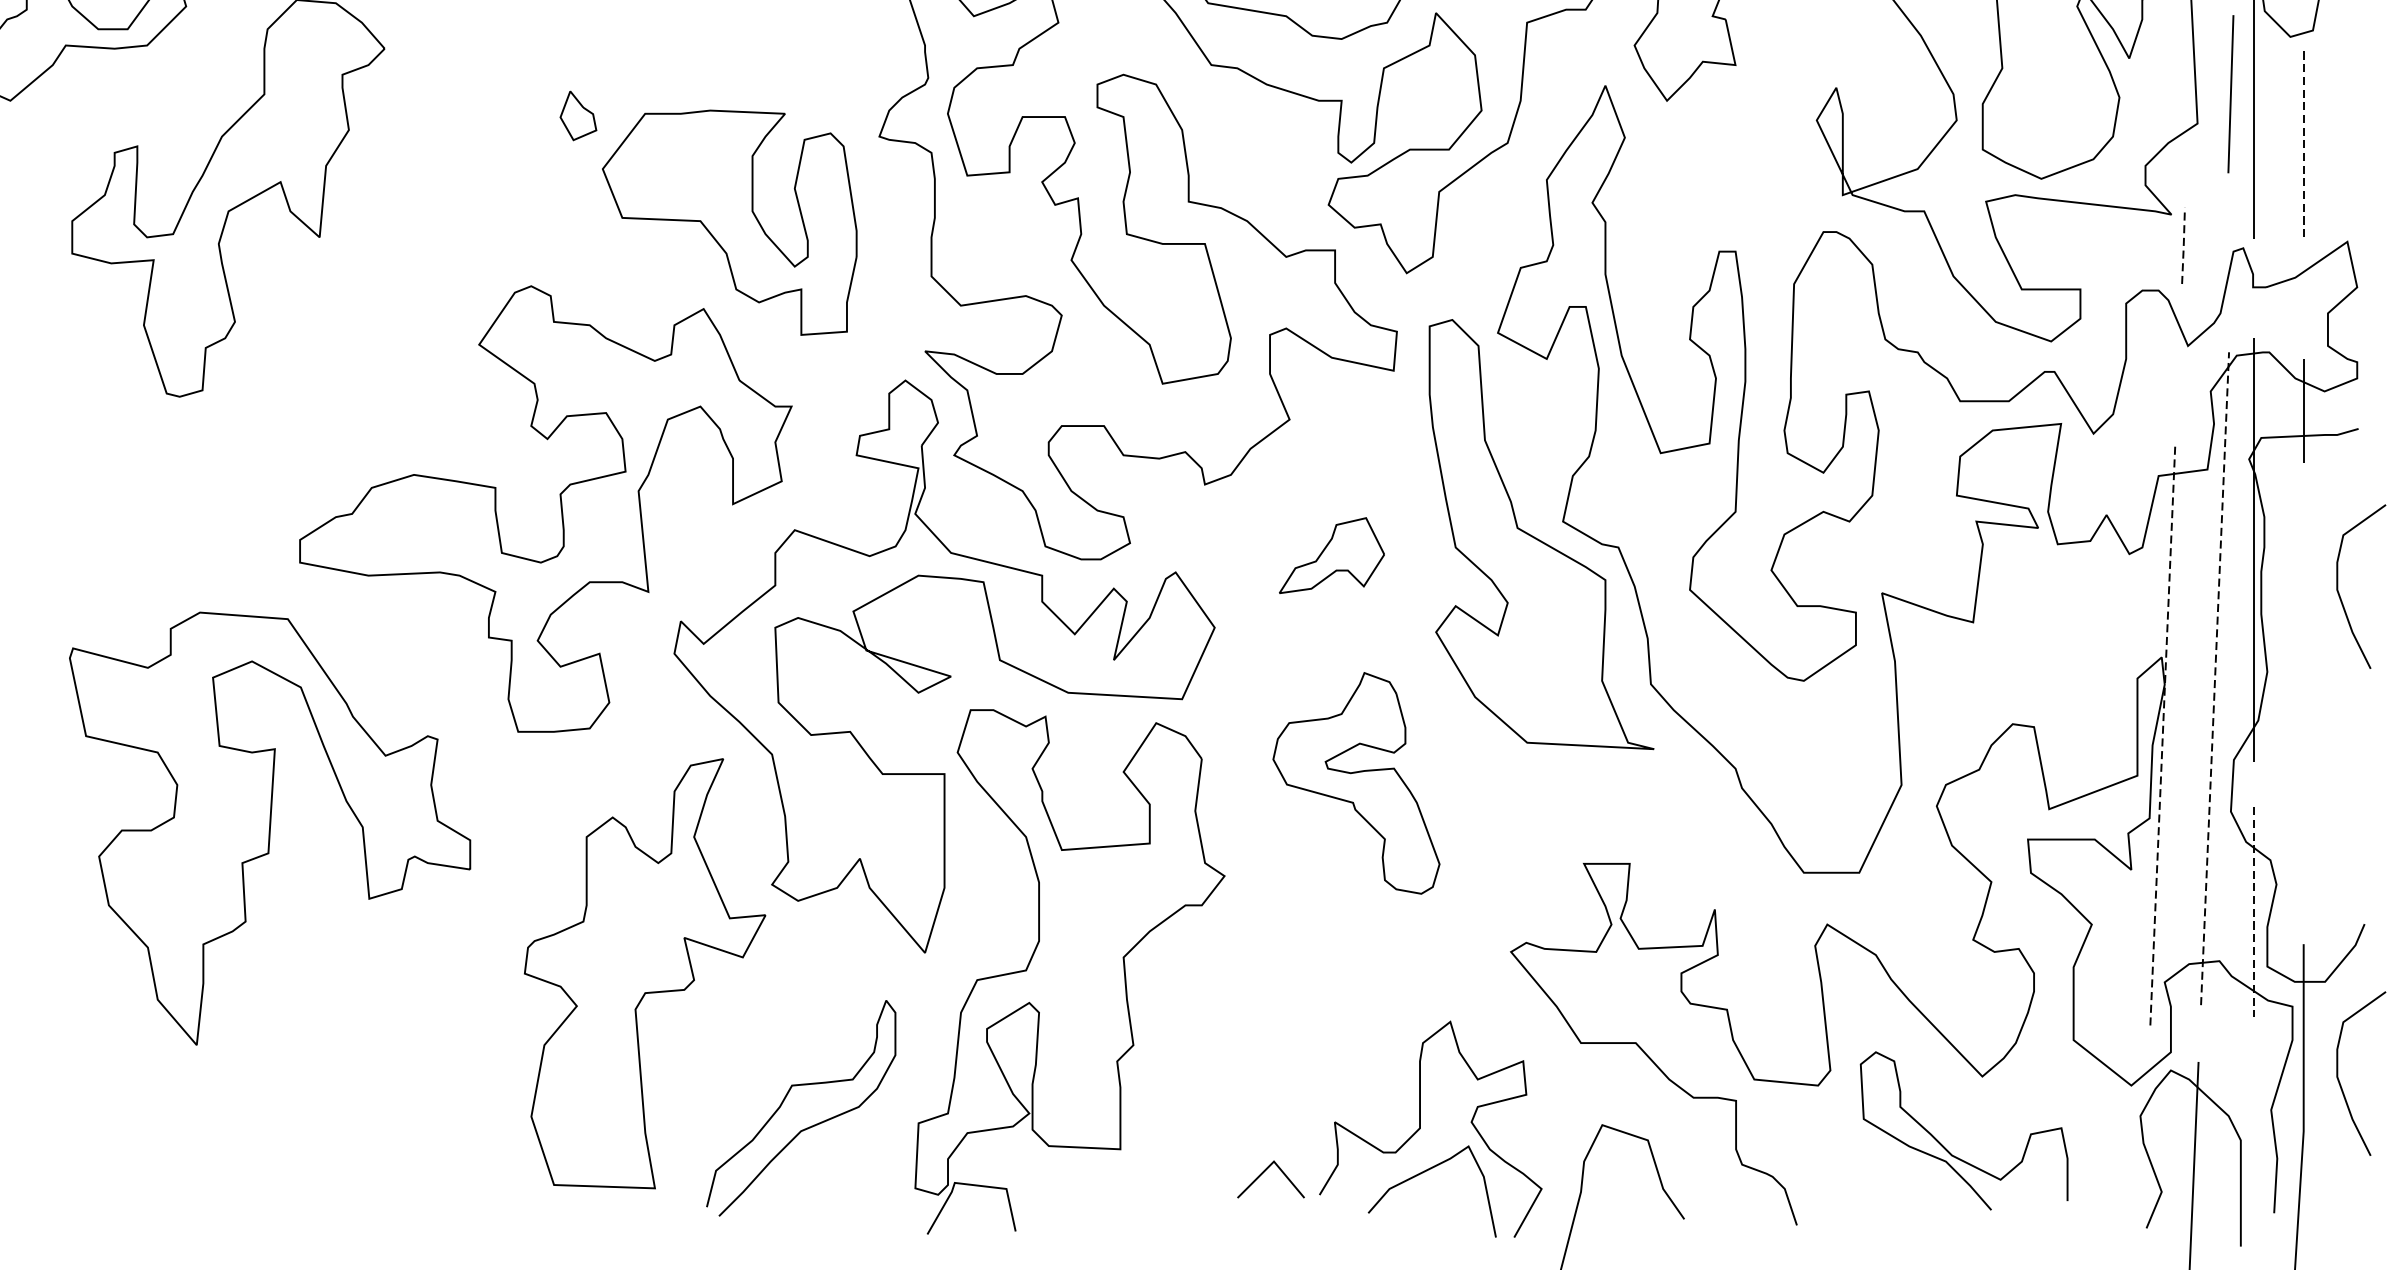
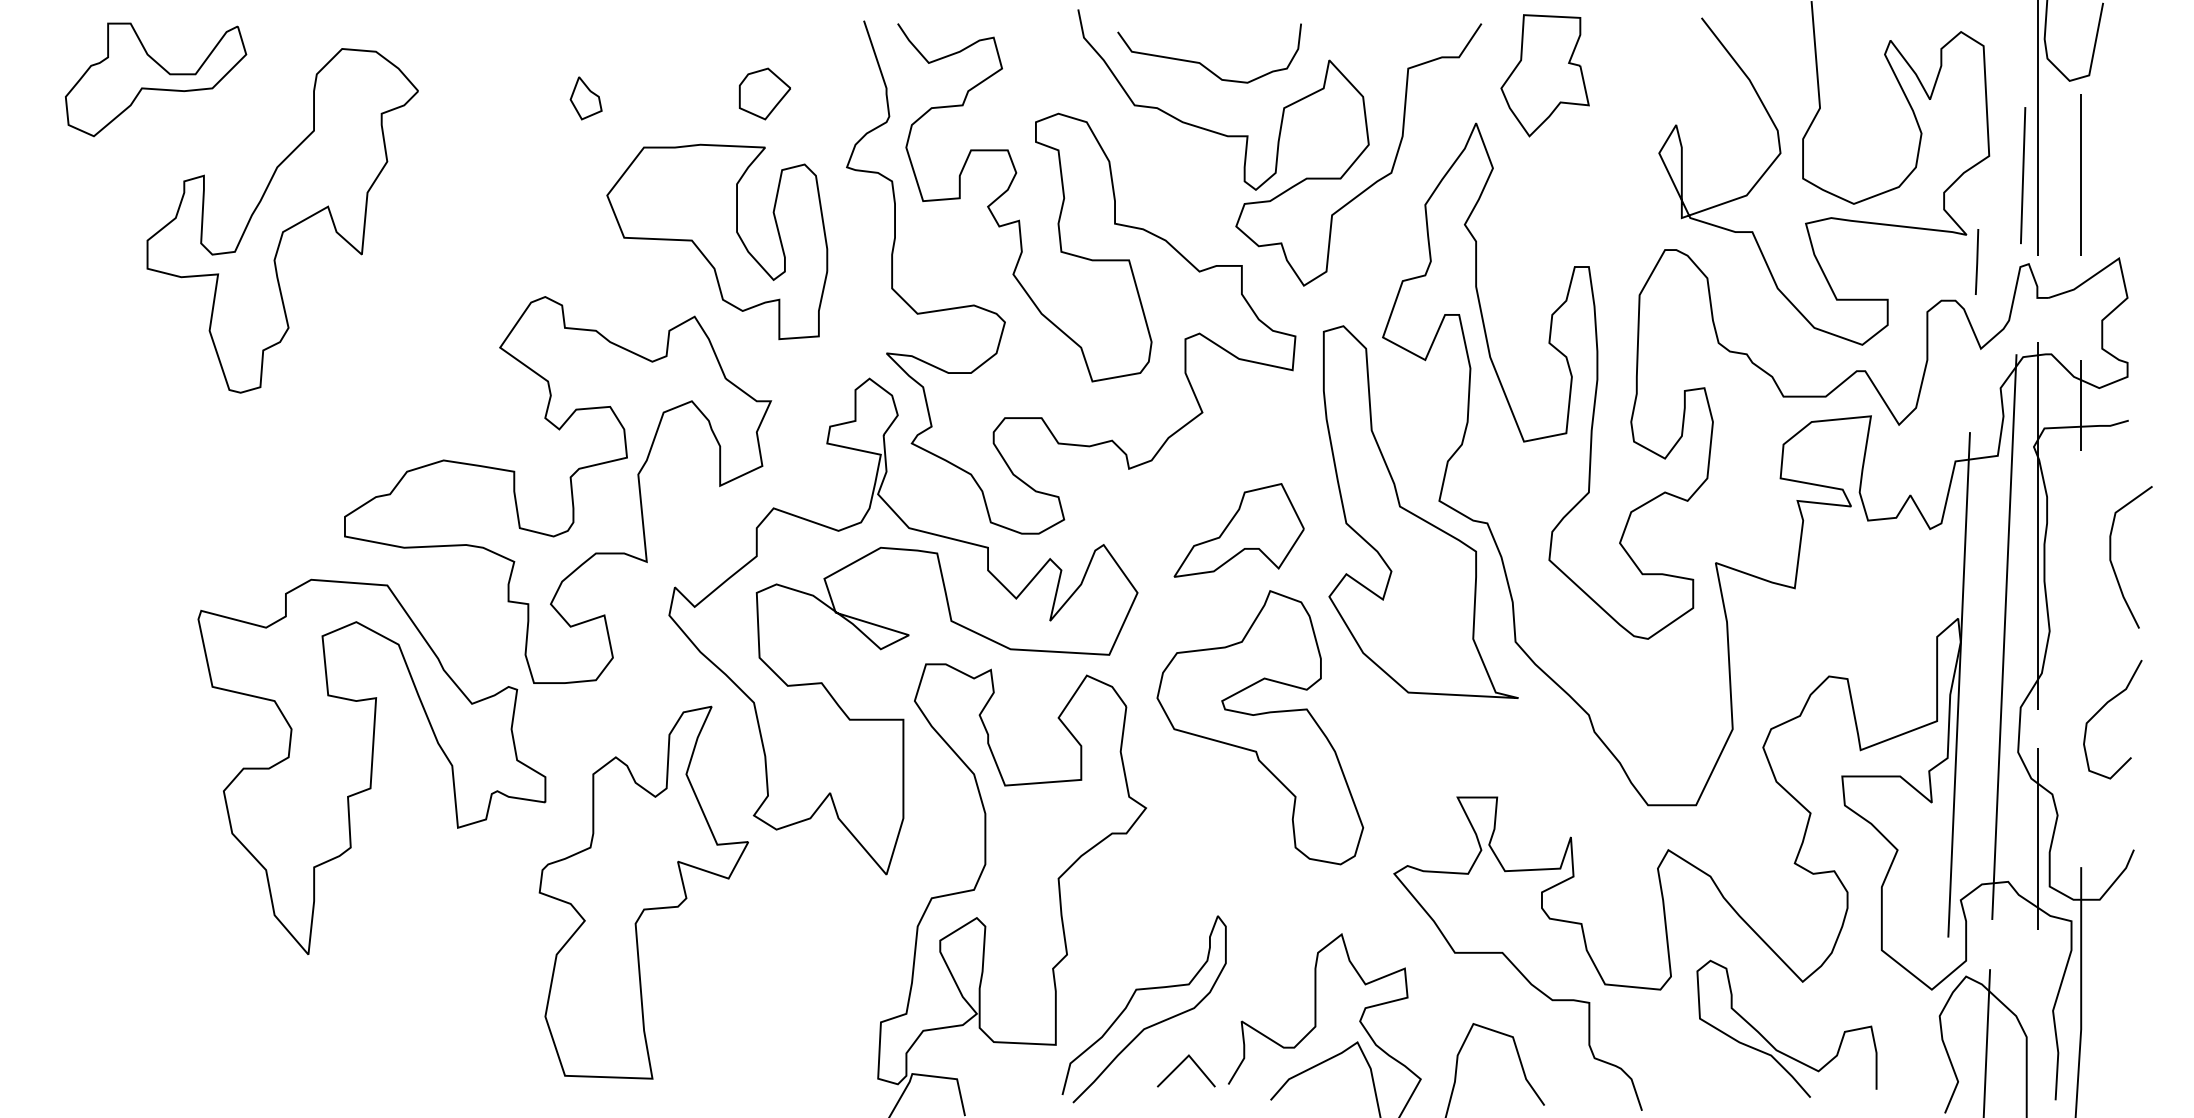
part: (784, 51) -> (764, 93), added
line: (2231, 94) -> (2023, 175), moved
part: (577, 116) -> (585, 98), moved
line: (2304, 146) -> (2081, 175), dashed -> solid
line: (2184, 246) -> (1977, 262), dashed -> solid
part: (1331, 555) -> (1238, 530), size x1.43
line: (2215, 678) -> (2004, 636), dashed -> solid
line: (2163, 733) -> (1959, 684), dashed -> solid
curve: (2328, 761) -> (2102, 708), added
part: (1356, 783) -> (1260, 727), size x1.43
part: (269, 828) -> (371, 766), moved
line: (2254, 912) -> (2038, 839), dashed -> solid
curve: (2339, 1079) -> (2112, 984), removed
curve: (785, 1100) -> (1130, 1002), moved

